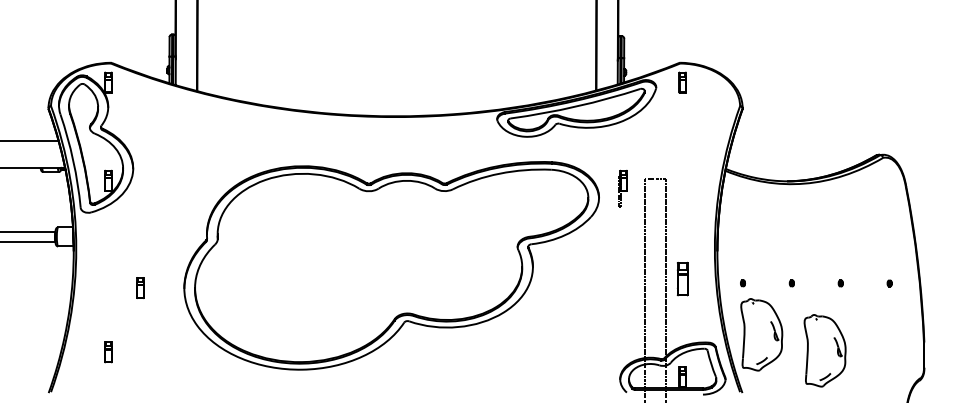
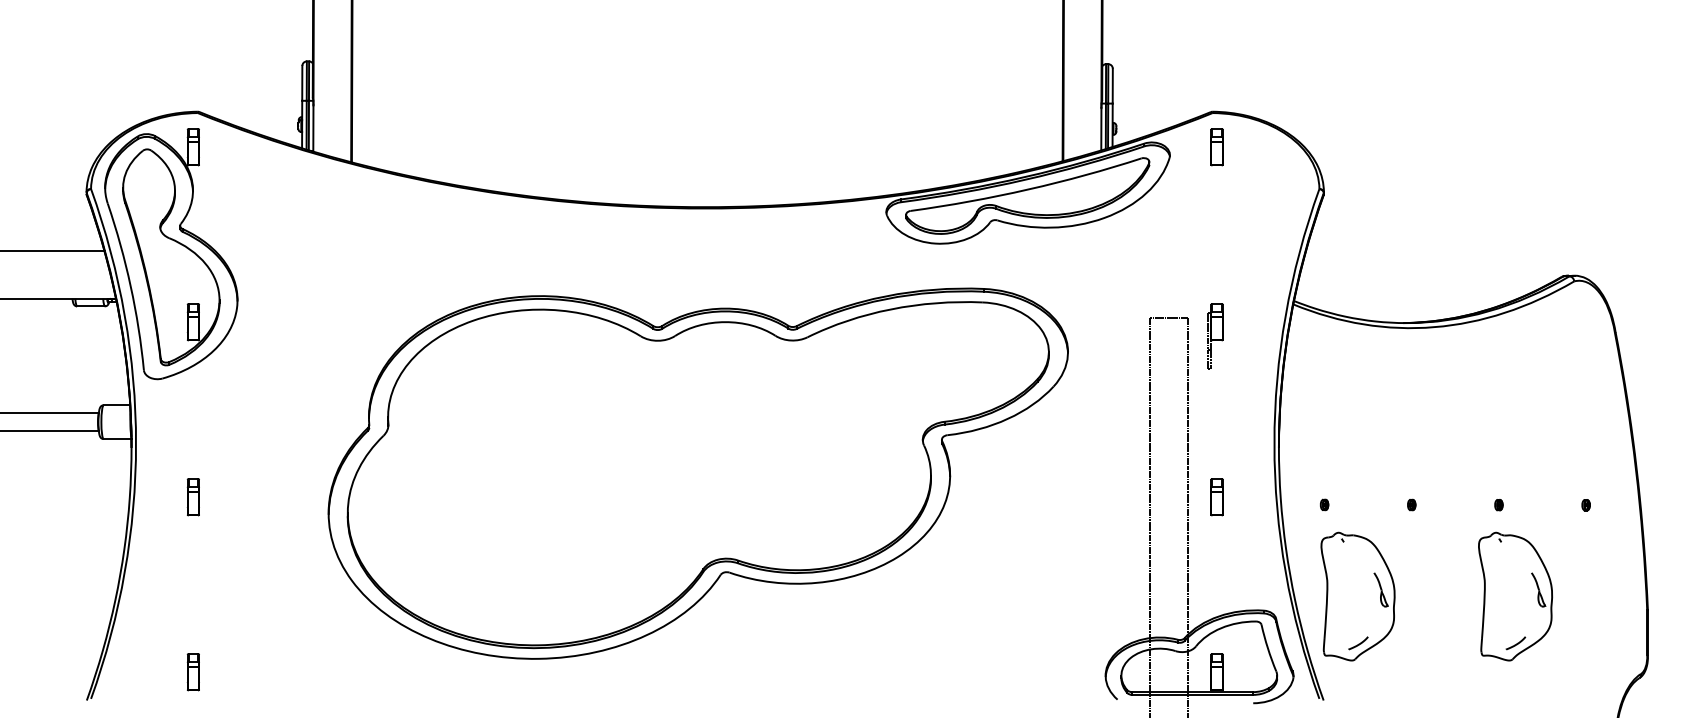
part: (622, 188) -> (1214, 335), moved
part: (682, 278) -> (1216, 496), size x0.62
part: (140, 287) -> (193, 496), moved
part: (824, 350) -> (1514, 596), moved
part: (108, 352) -> (193, 672), moved

